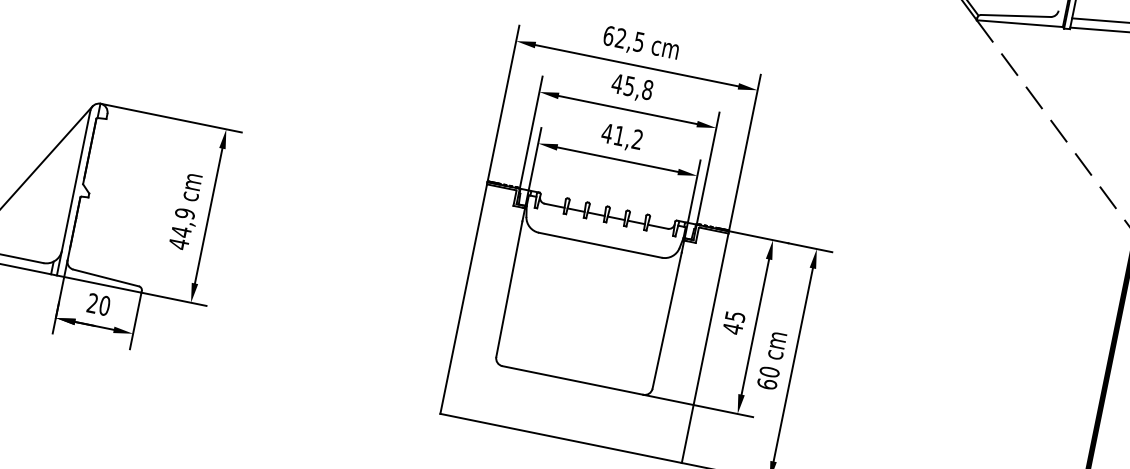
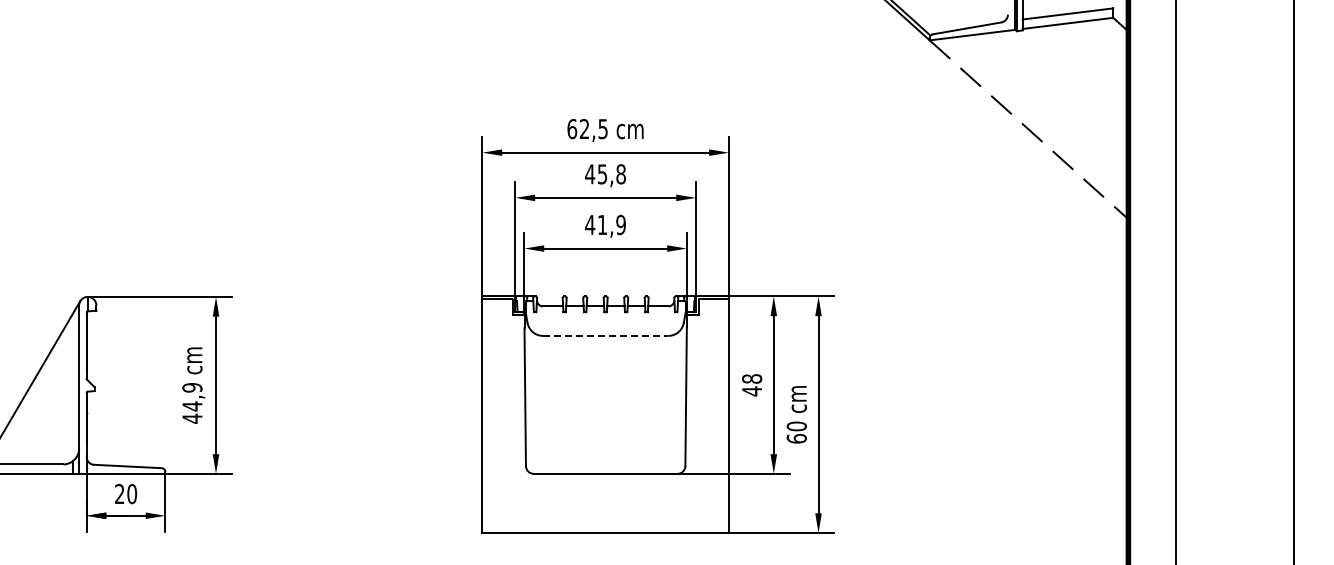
text: (636, 140) -> (620, 225), 41,2 -> 41,9
line: (600, 244) -> (605, 335), solid -> dashed
text: (735, 316) -> (752, 378), 45 -> 48

